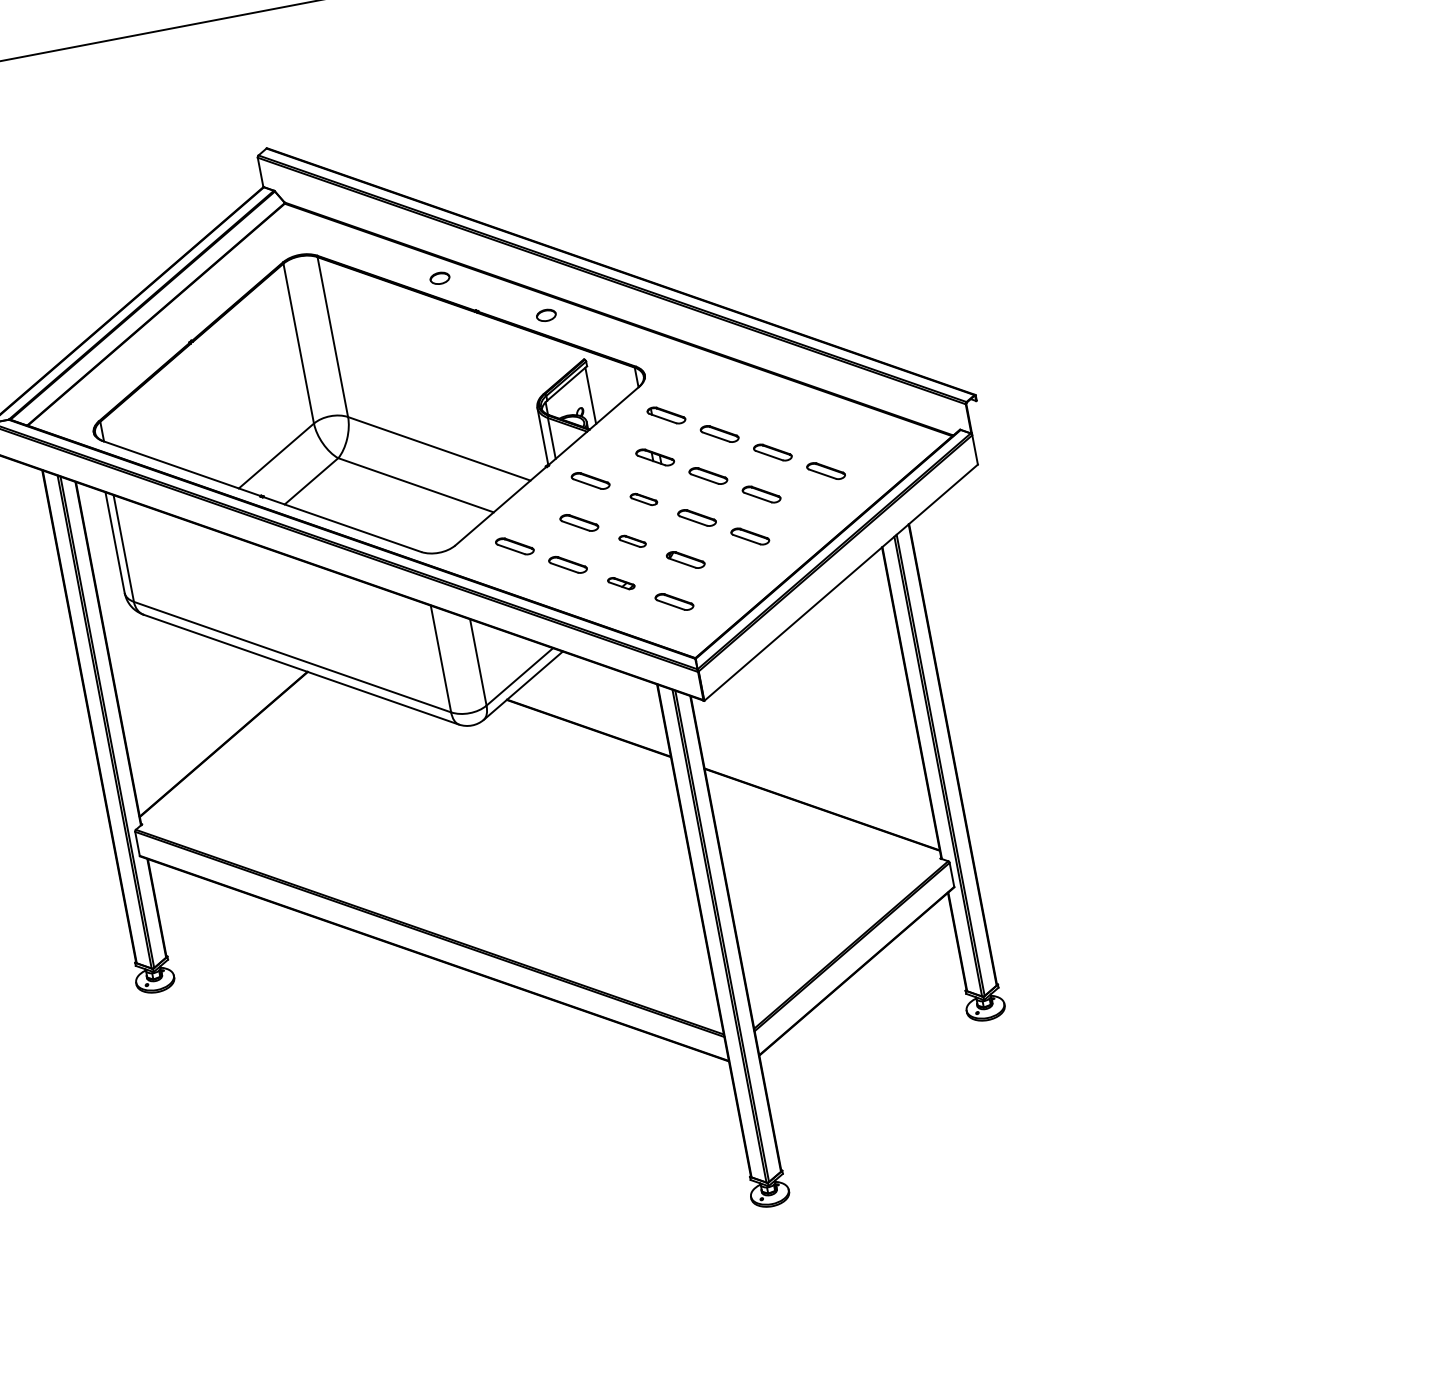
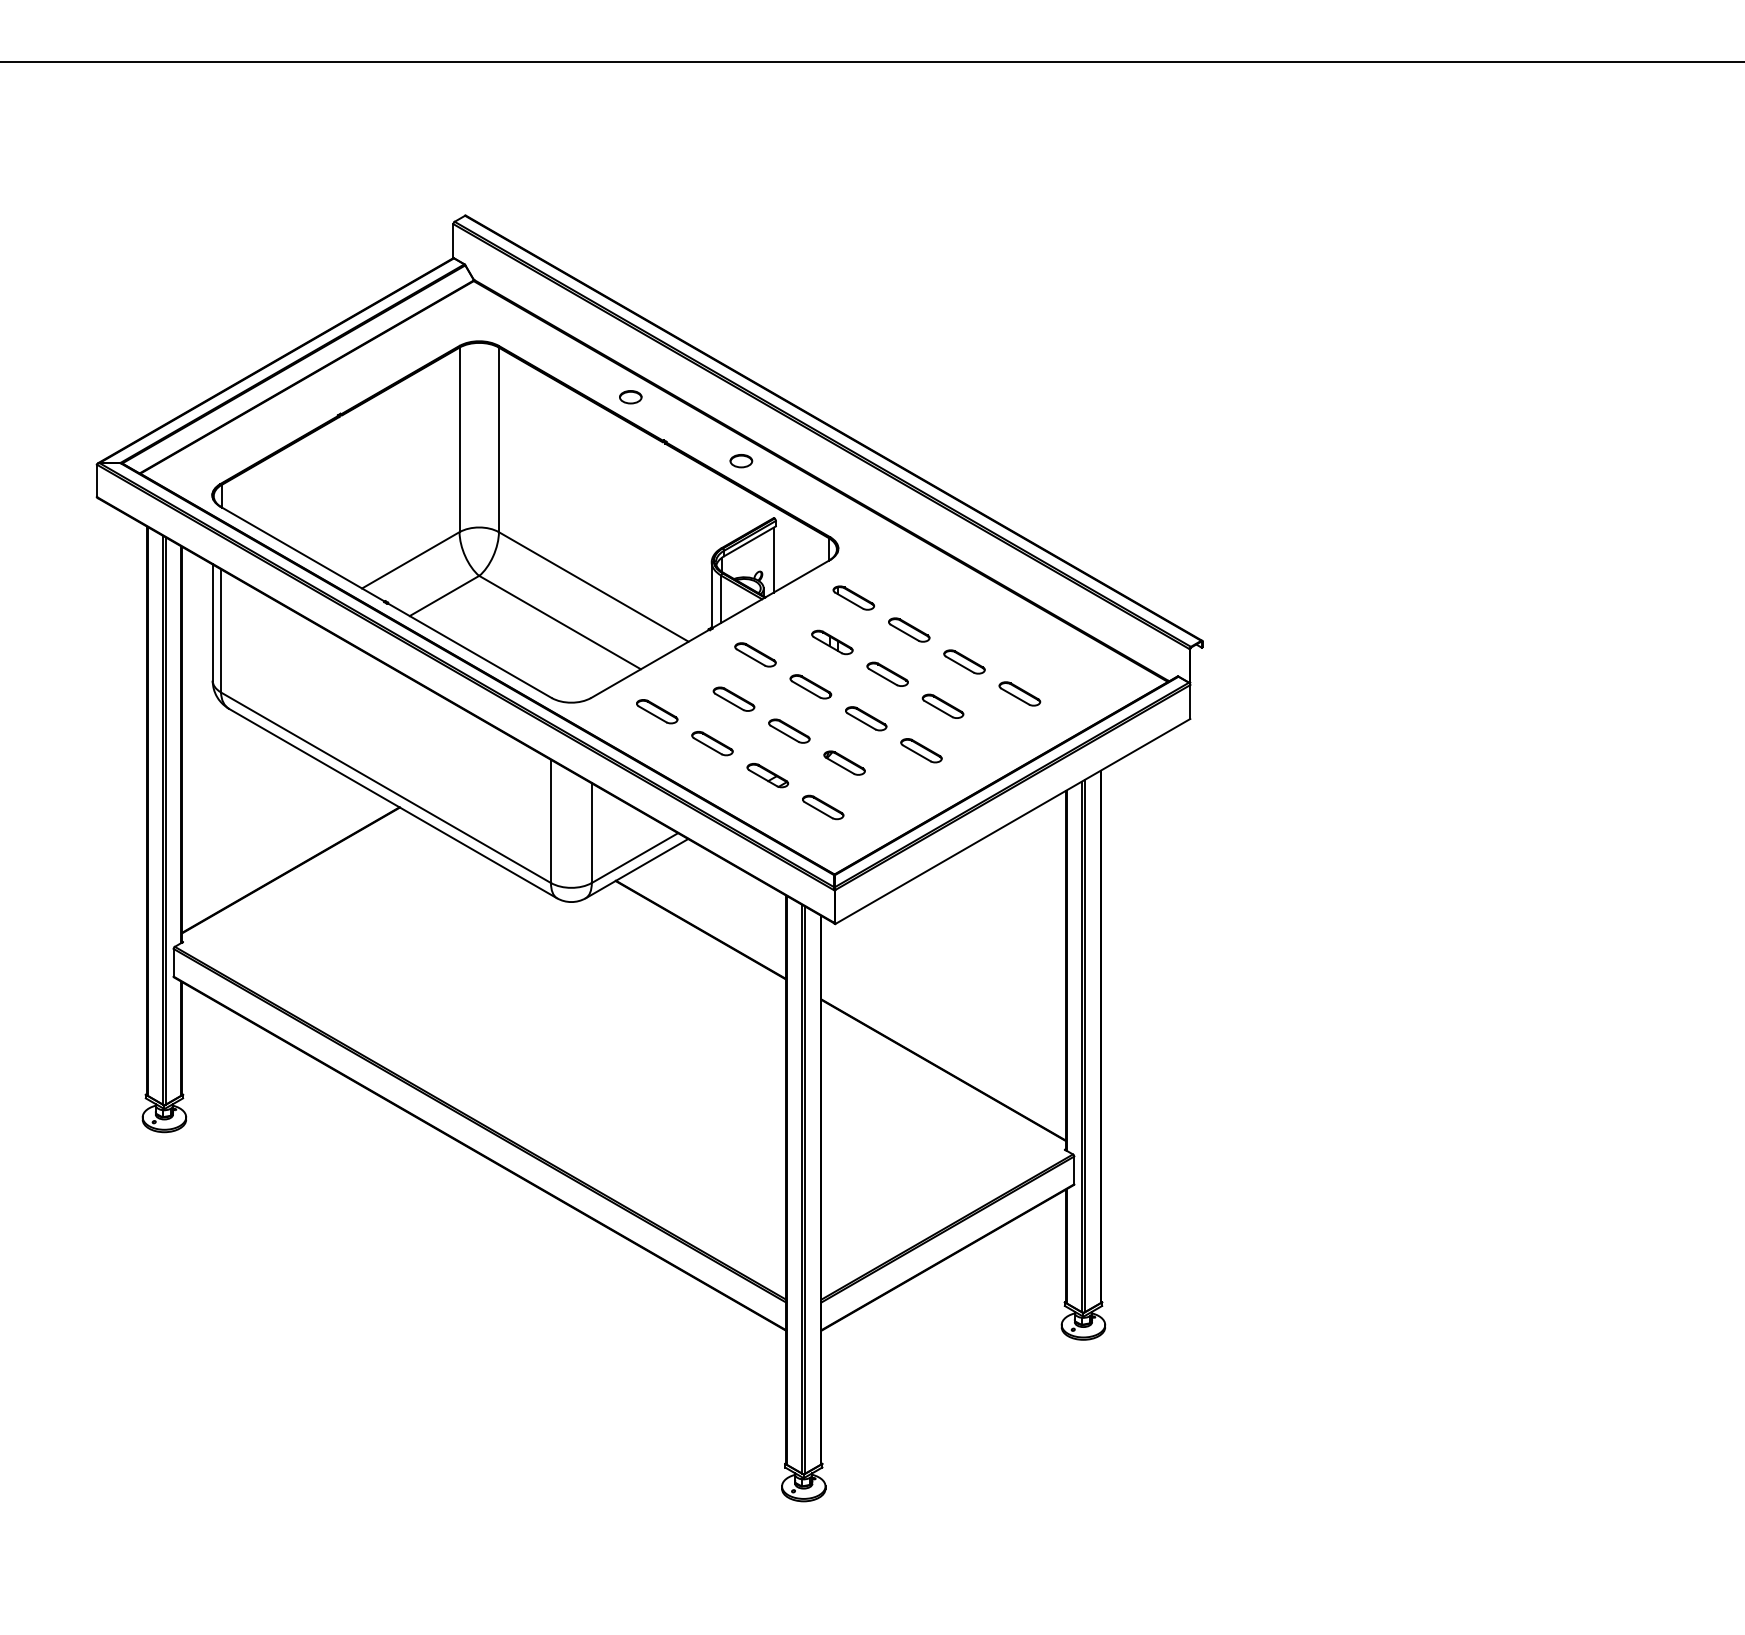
part: (643, 499) -> (810, 686), size x1.43
part: (632, 540) -> (789, 730), size x1.43
part: (620, 583) -> (767, 775), size x1.43

